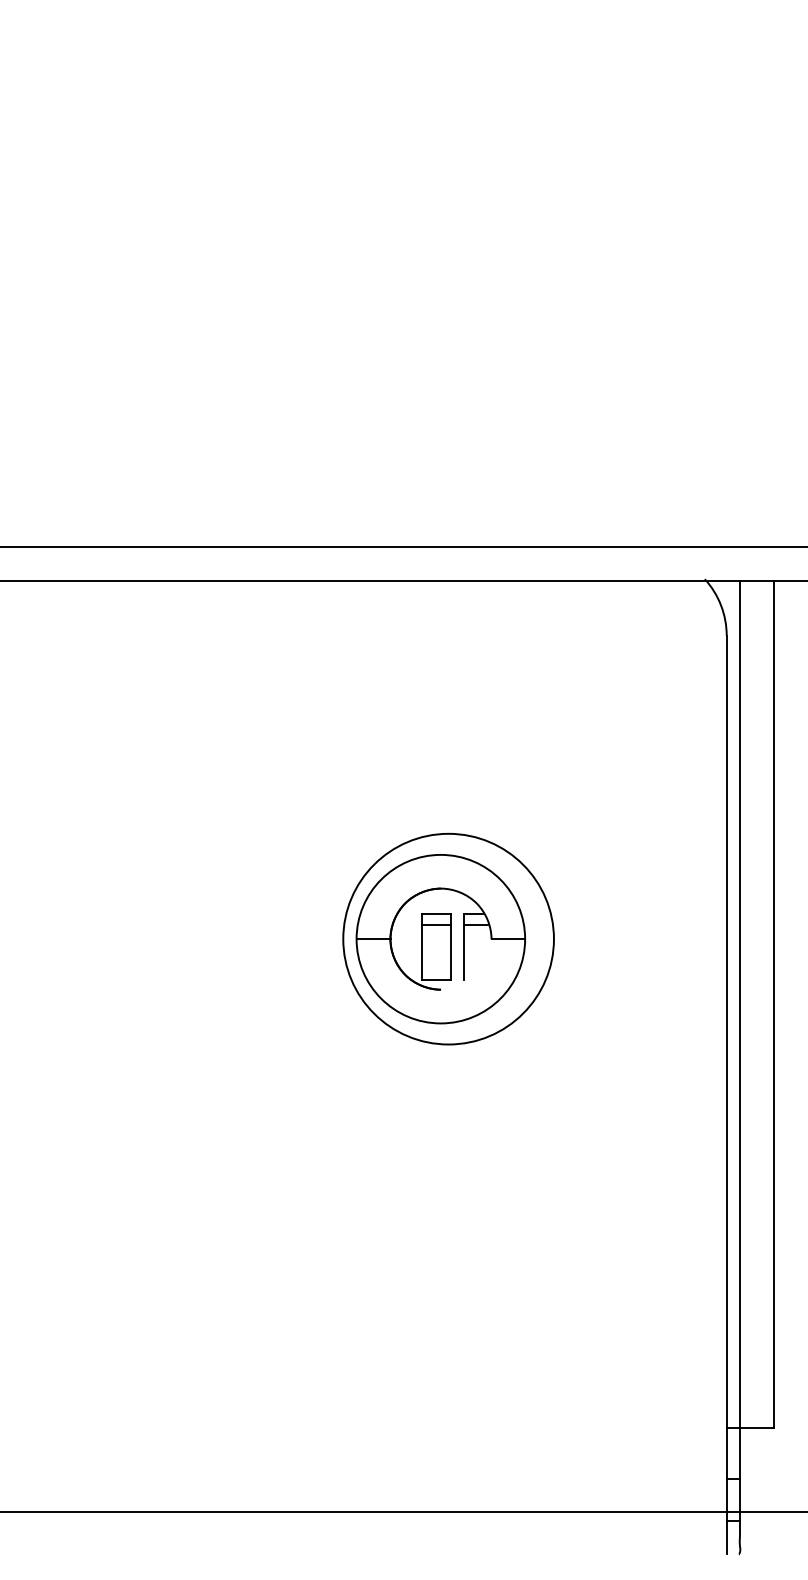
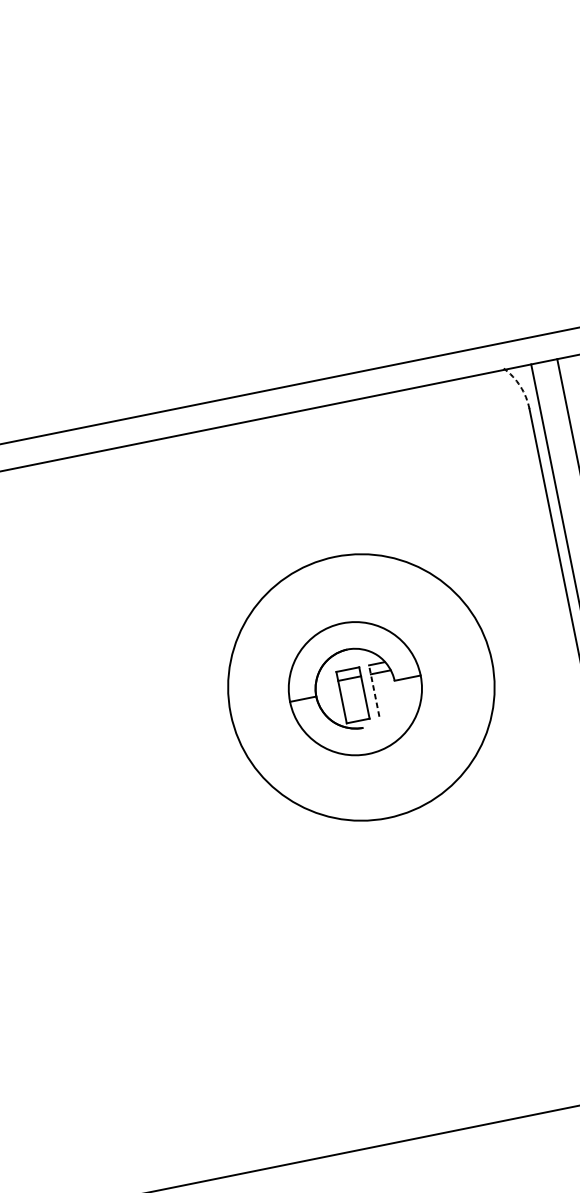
arc: (721, 605) -> (520, 386), solid -> dashed
circle: (448, 938) -> (361, 686), size x1.6
line: (463, 946) -> (374, 690), solid -> dashed

